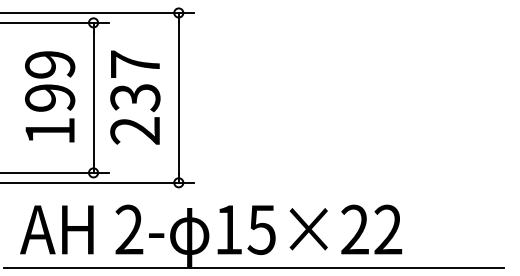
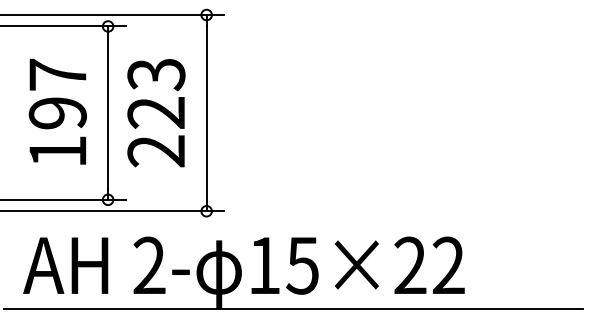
text: (50, 64) -> (58, 74), 199 -> 197
text: (135, 81) -> (156, 94), 237 -> 223

